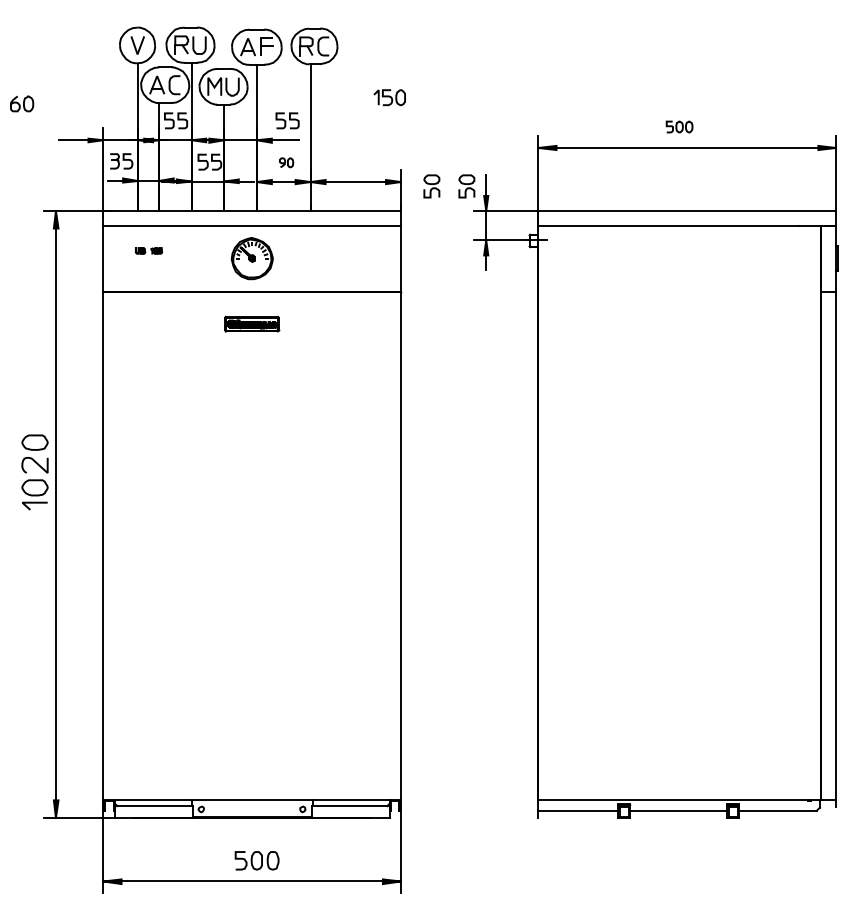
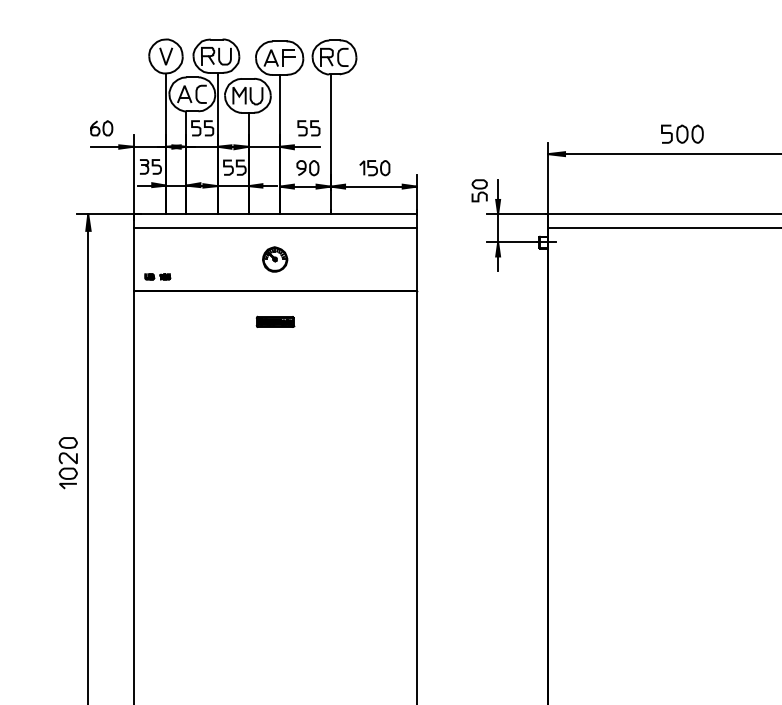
part: (389, 97) -> (374, 167), moved
part: (22, 103) -> (102, 127), moved
part: (679, 126) -> (682, 133), size x1.67
part: (286, 162) -> (307, 167), size x1.67
part: (431, 186) -> (445, 190), removed
part: (149, 250) -> (158, 276), moved
part: (251, 258) -> (274, 259), size x0.62
part: (252, 323) -> (275, 321), size x0.71
part: (34, 472) -> (67, 463), size x0.71

